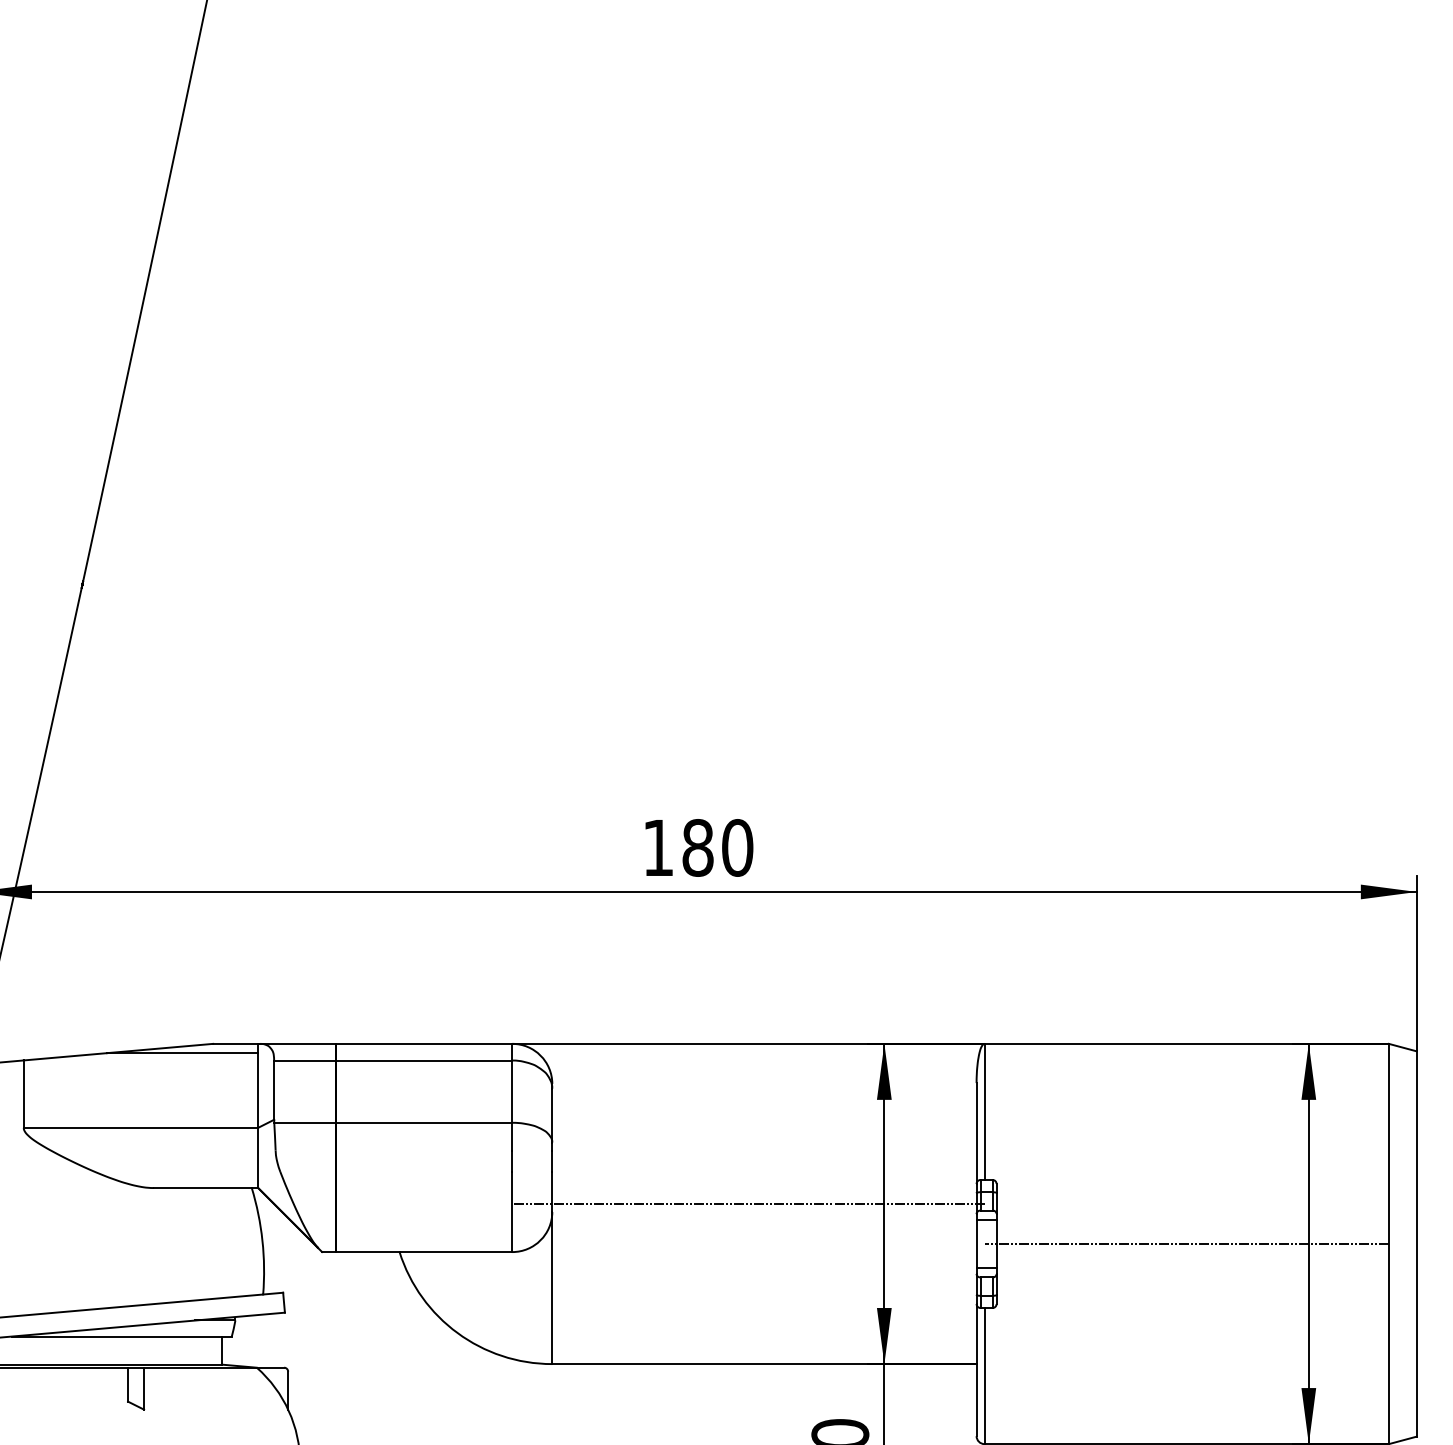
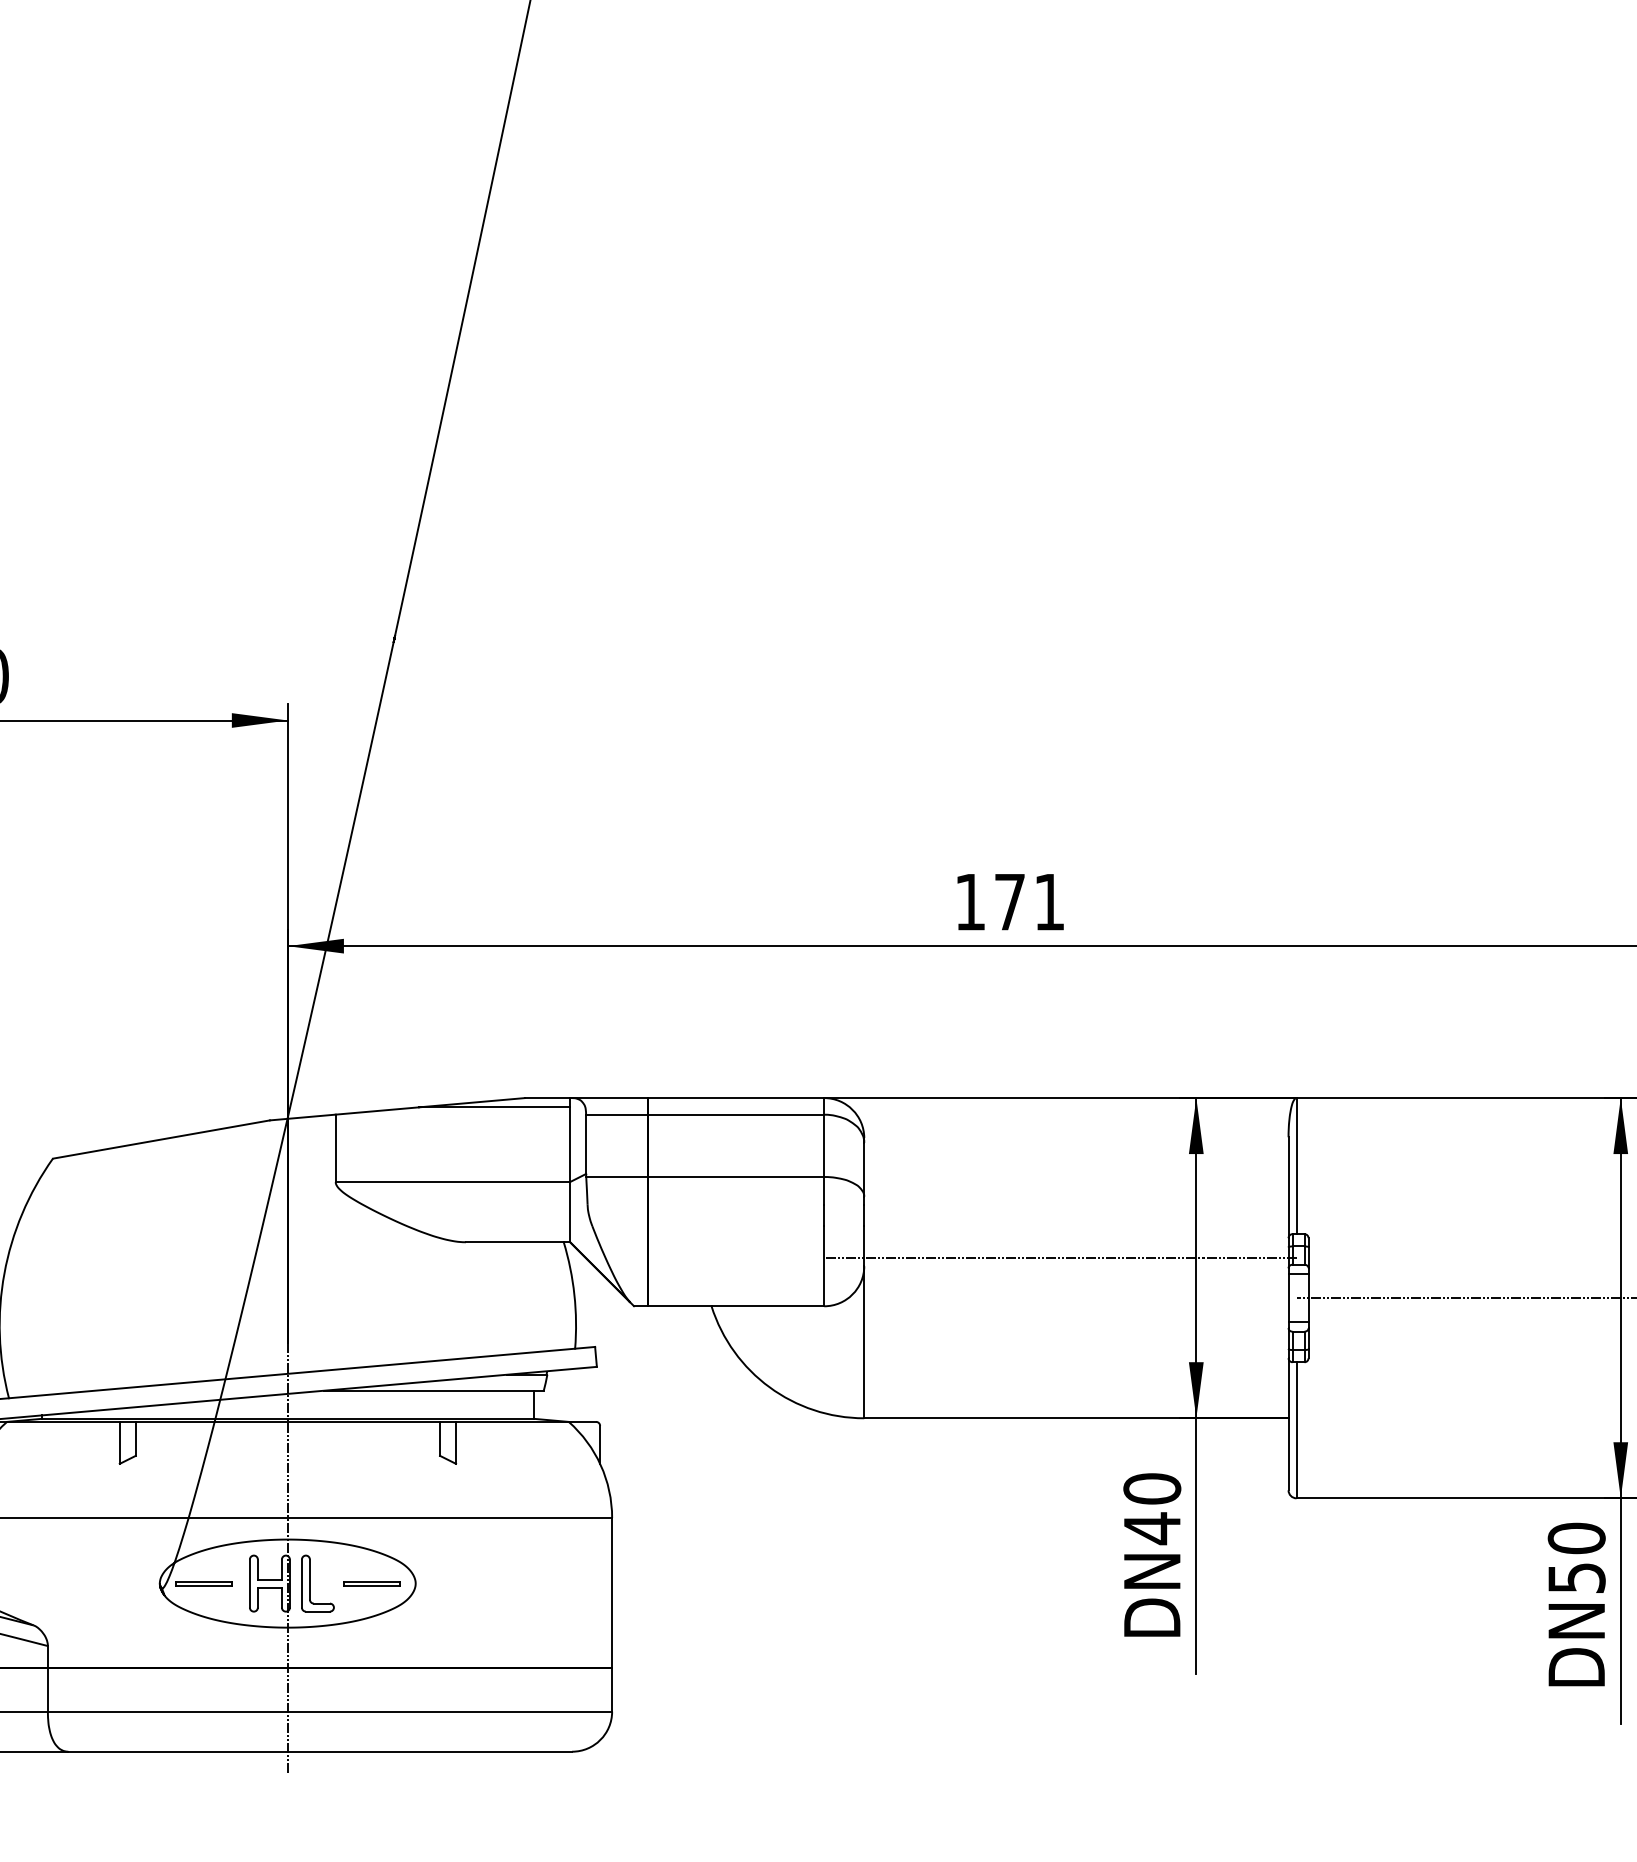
text: (717, 848) -> (1029, 902), 180 -> 171

